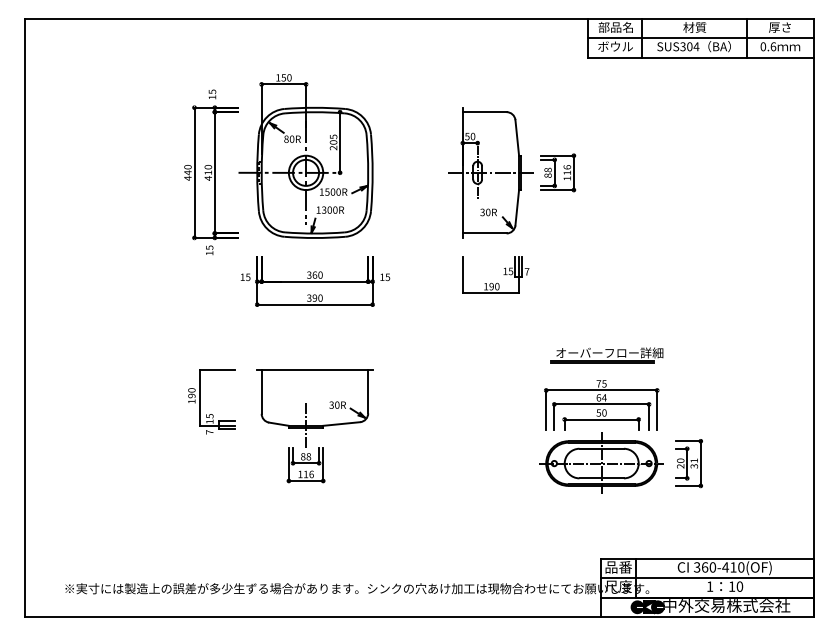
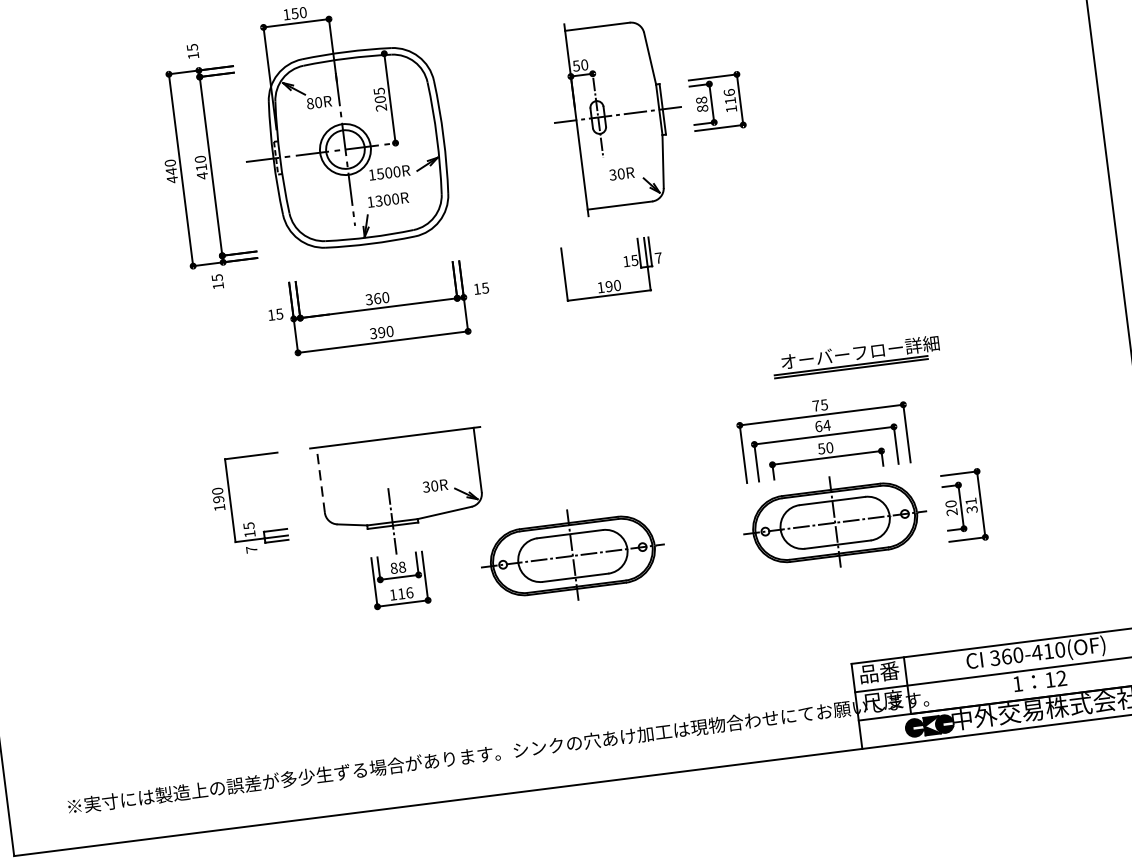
part: (503, 274) -> (624, 266), moved
part: (606, 355) -> (855, 356), moved
line: (261, 391) -> (320, 479), solid -> dashed
part: (423, 462) -> (572, 554), added
text: (739, 586) -> (1061, 678), 10 -> 12

